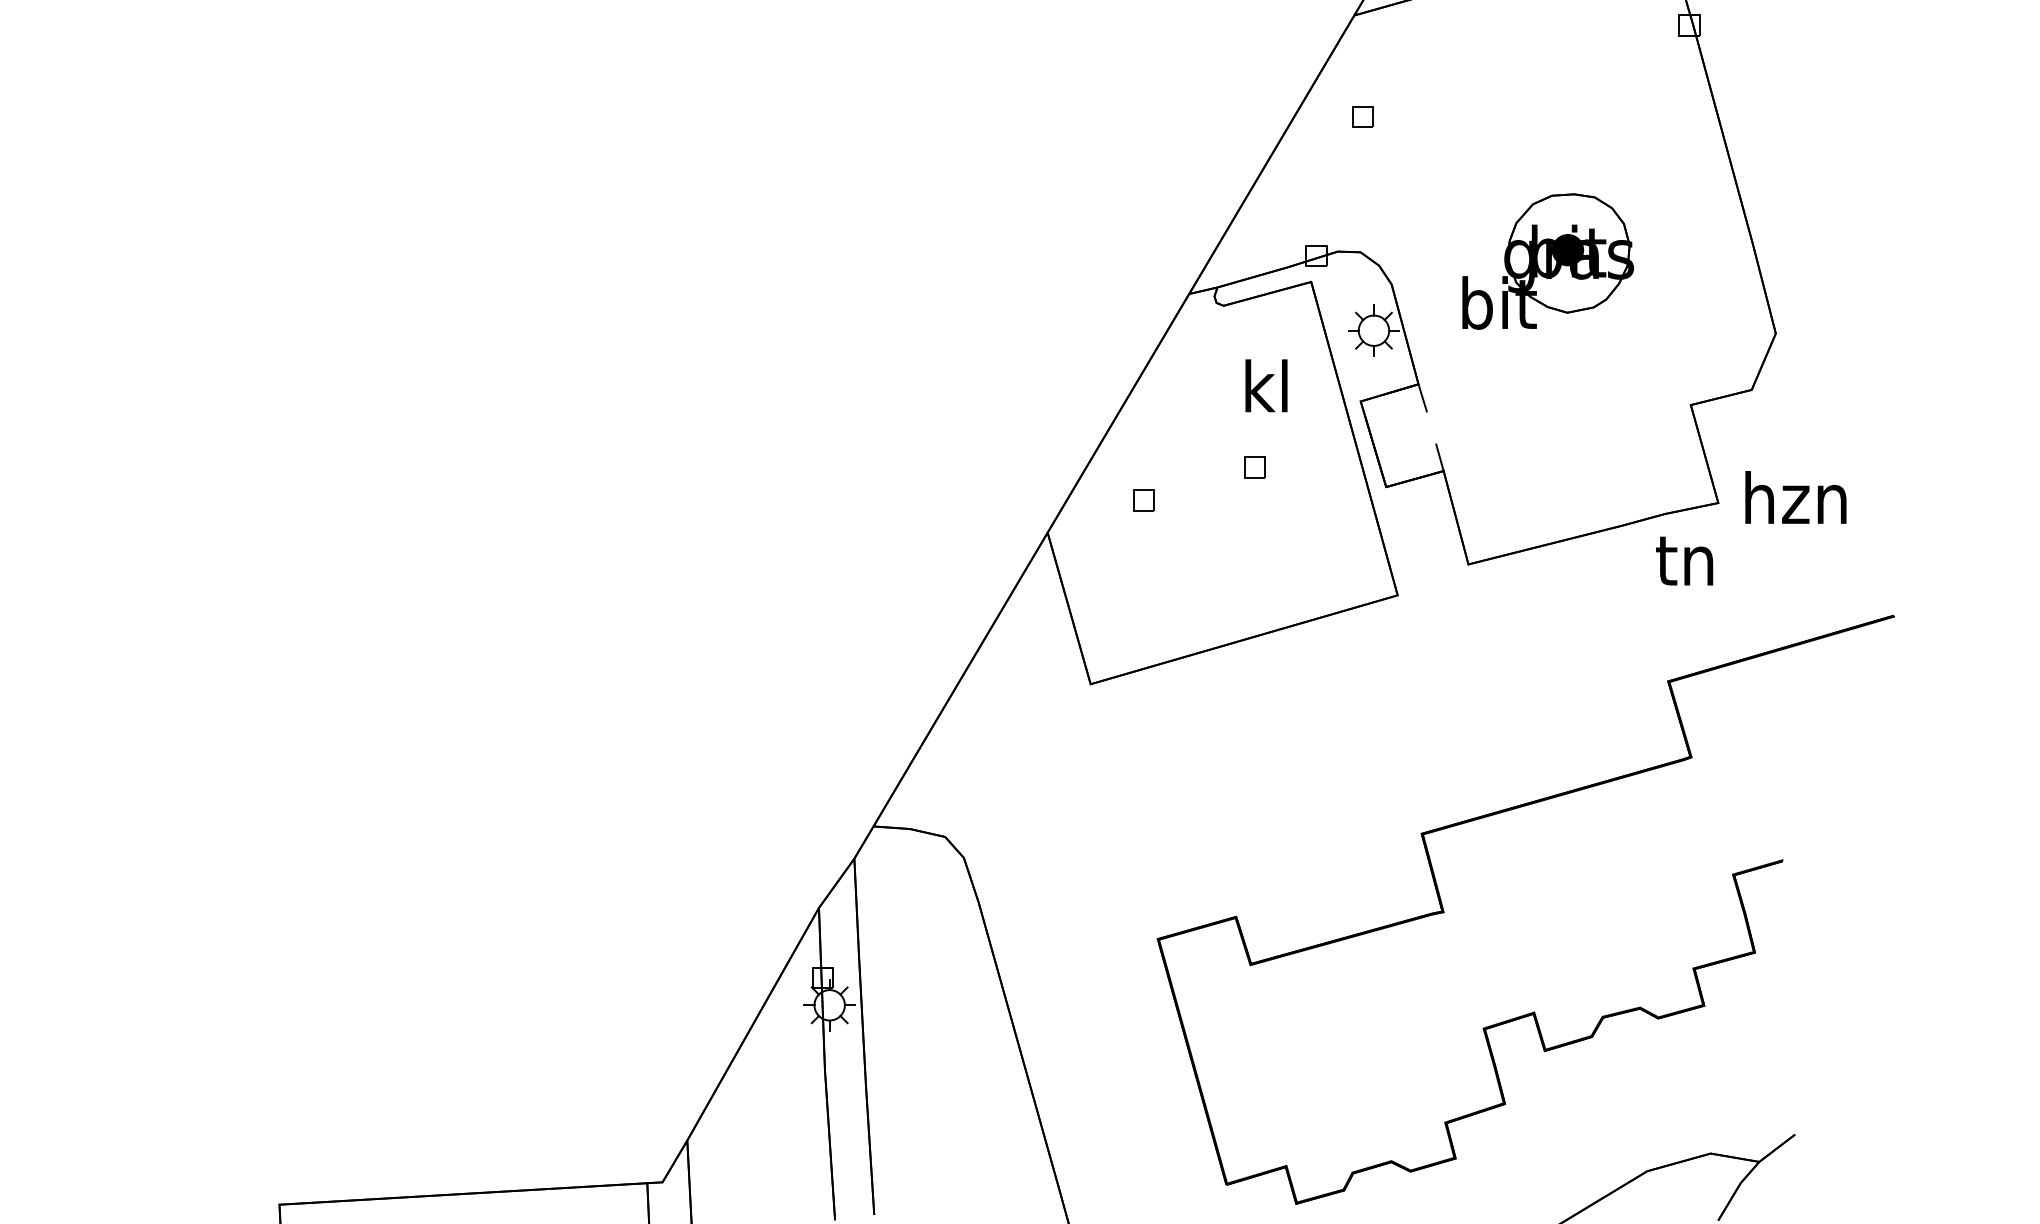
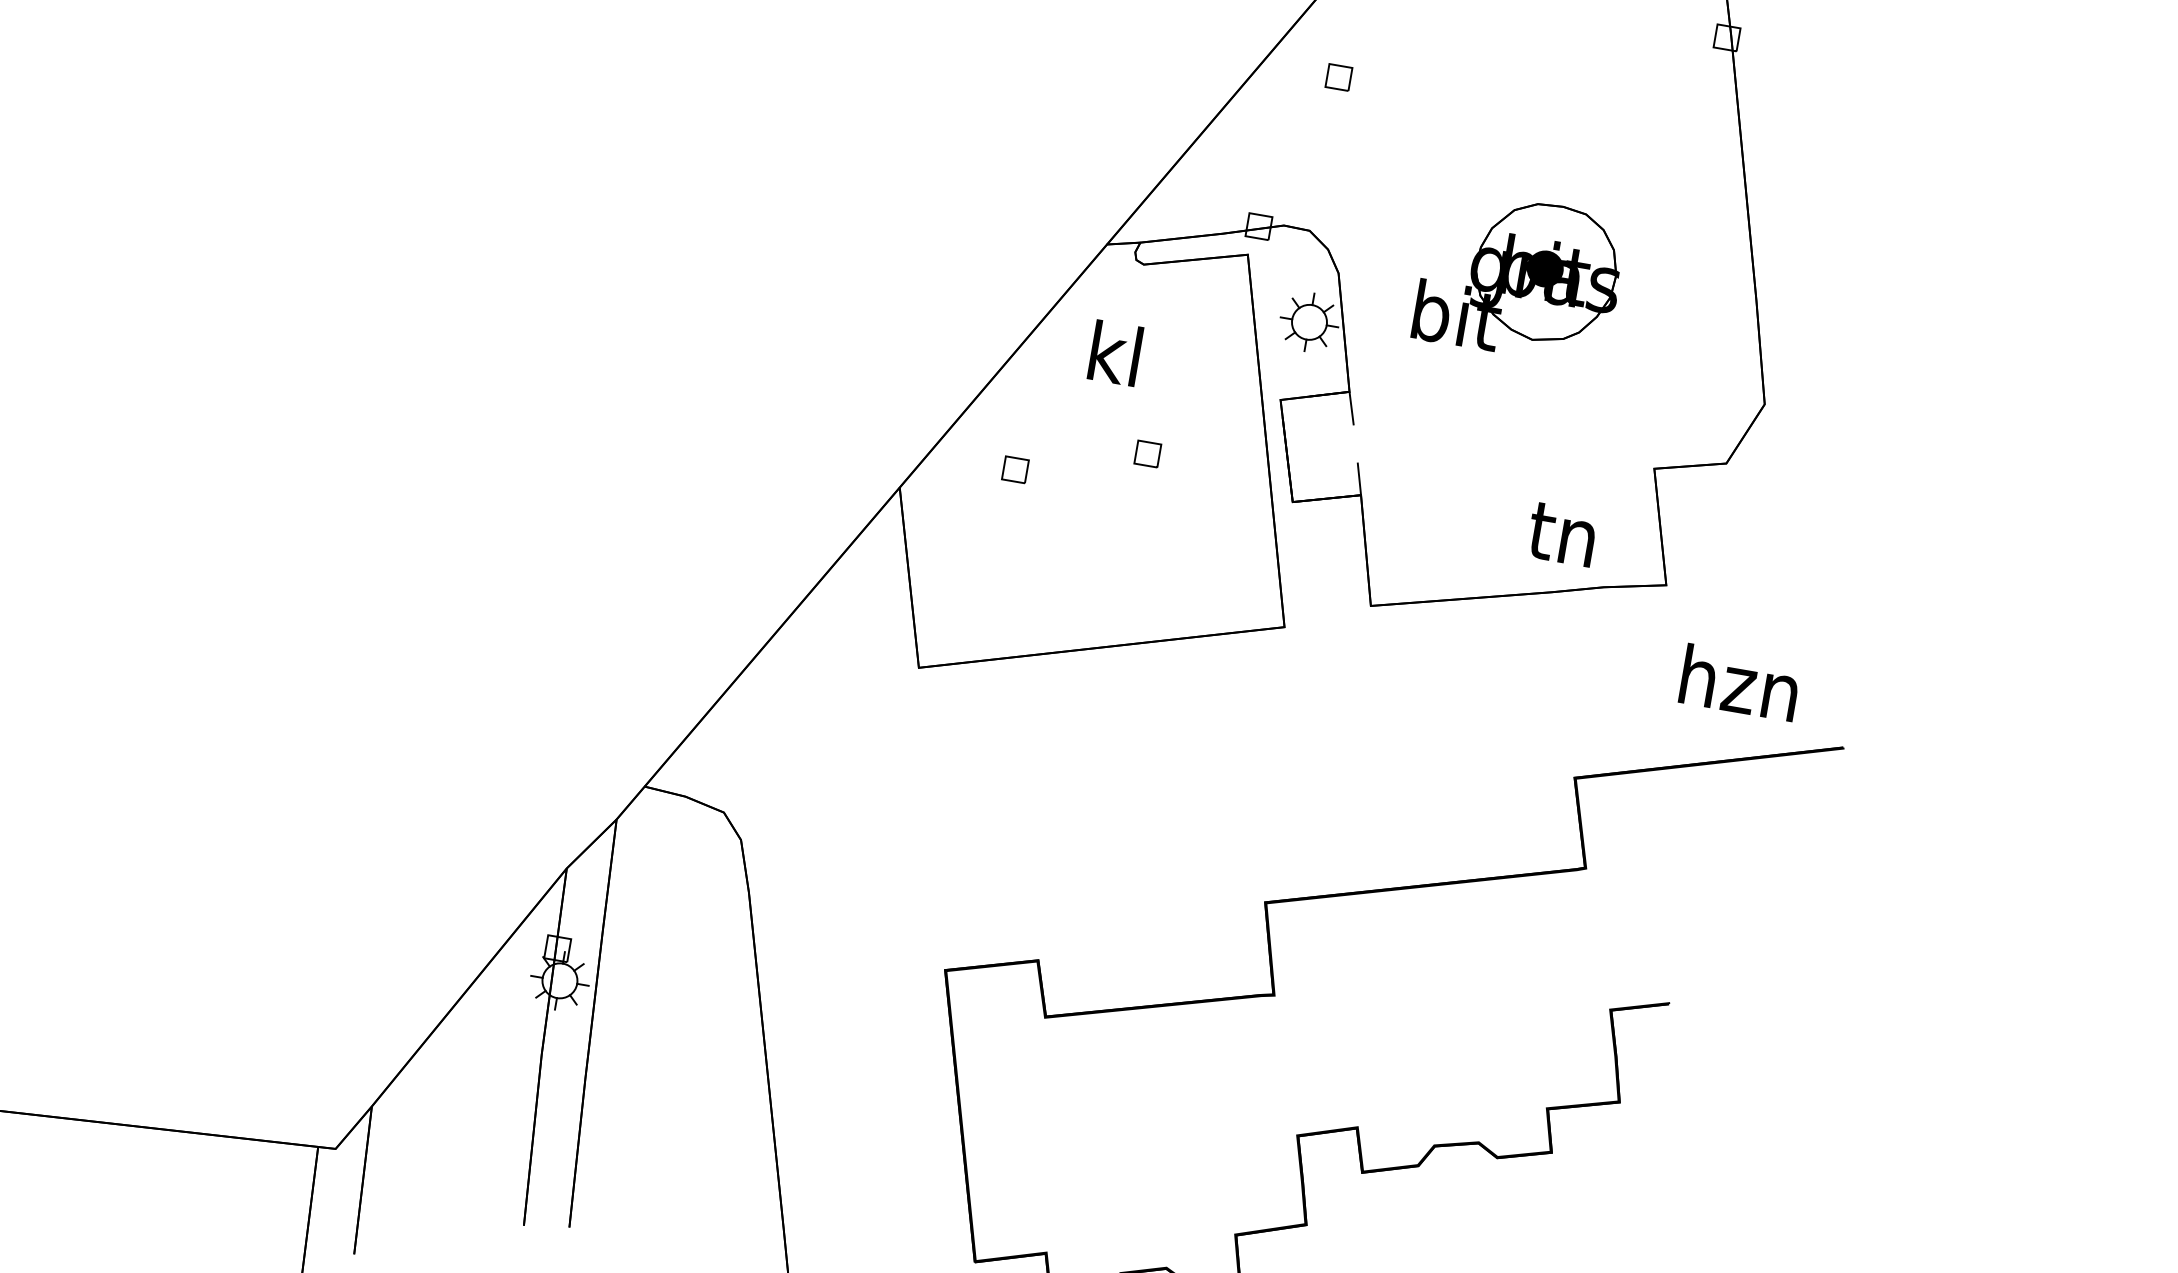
text: (1266, 385) -> (1115, 352), moved
text: (1795, 497) -> (1739, 682), moved
text: (1684, 560) -> (1562, 533), moved

